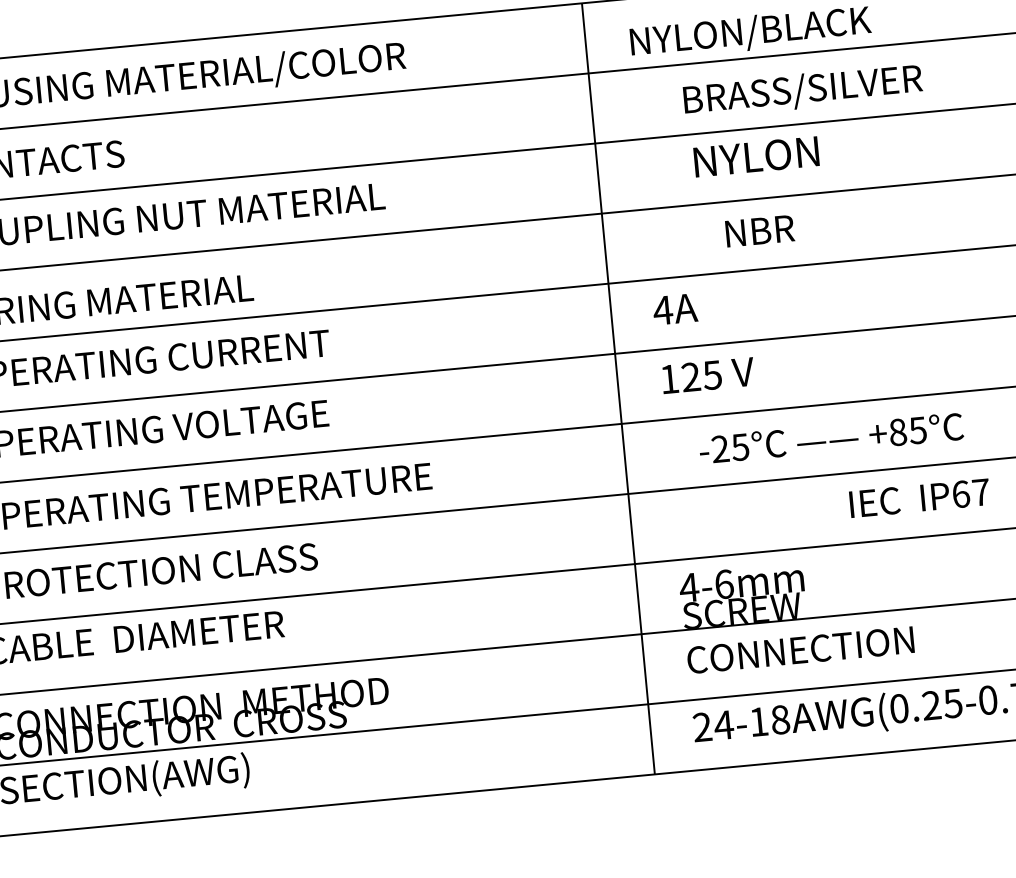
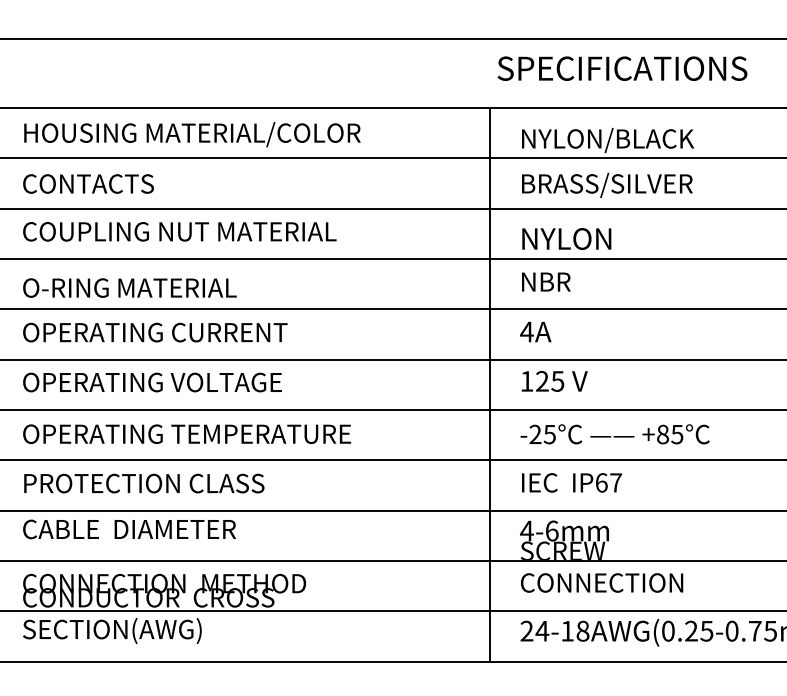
text: (803, 89) -> (607, 184), moved
text: (756, 156) -> (566, 238), moved
text: (760, 230) -> (546, 281), moved
text: (830, 438) -> (614, 434), moved
text: (920, 497) -> (572, 482), moved

